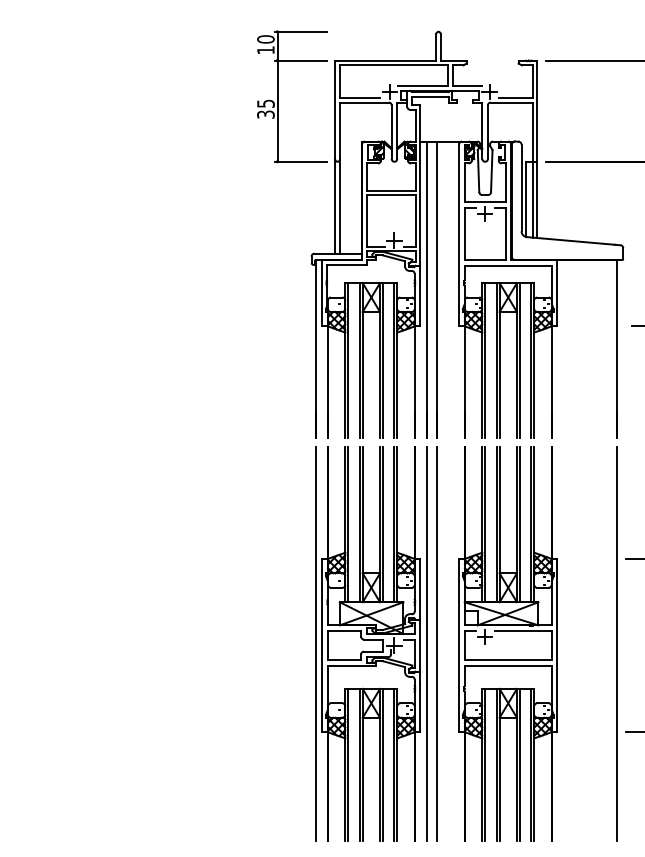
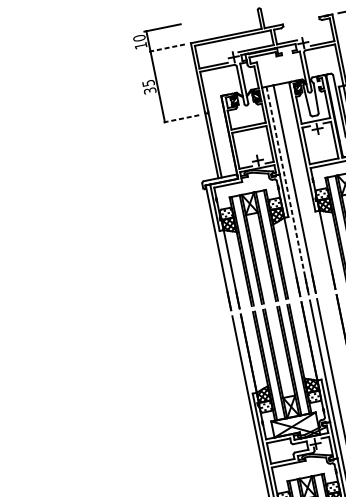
line: (300, 60) -> (166, 48), solid -> dashed
line: (300, 161) -> (180, 118), solid -> dashed
line: (426, 290) -> (287, 191), solid -> dashed

